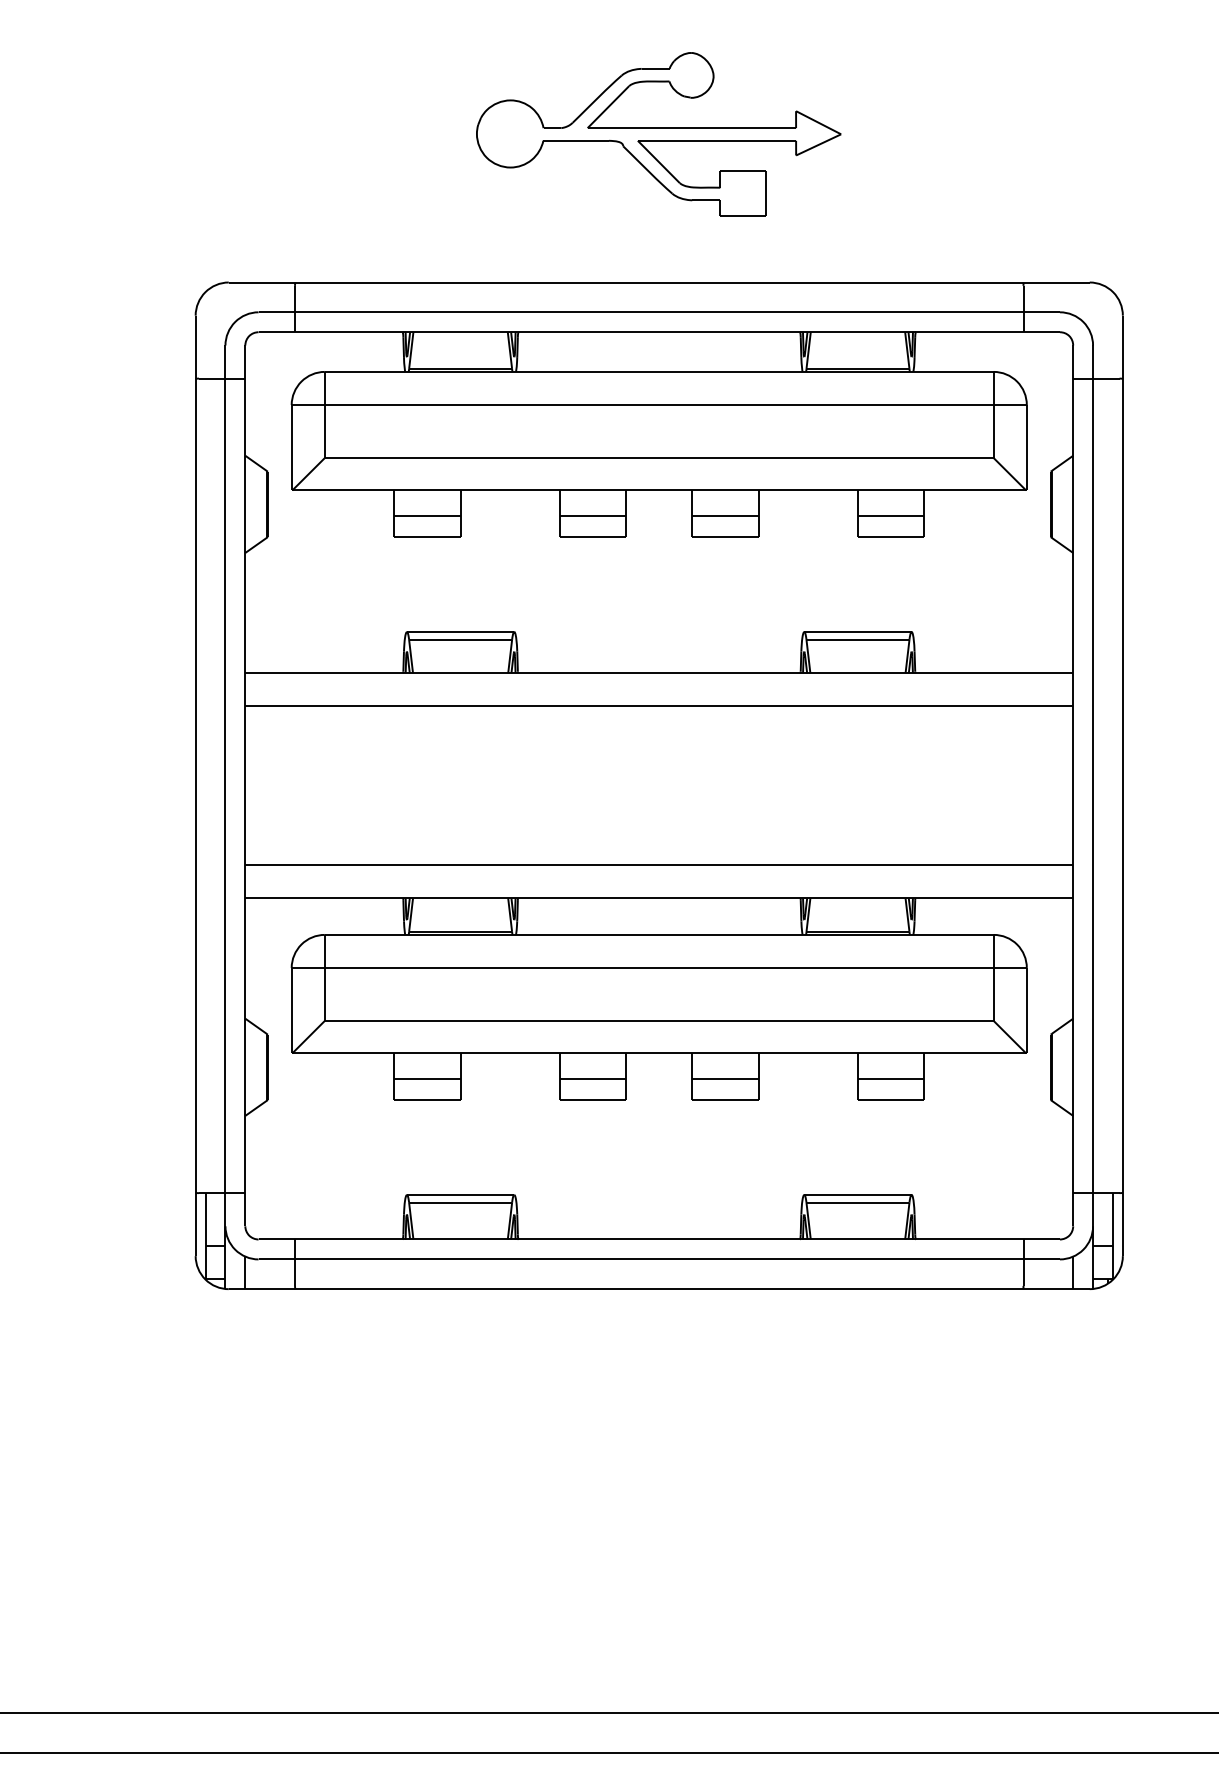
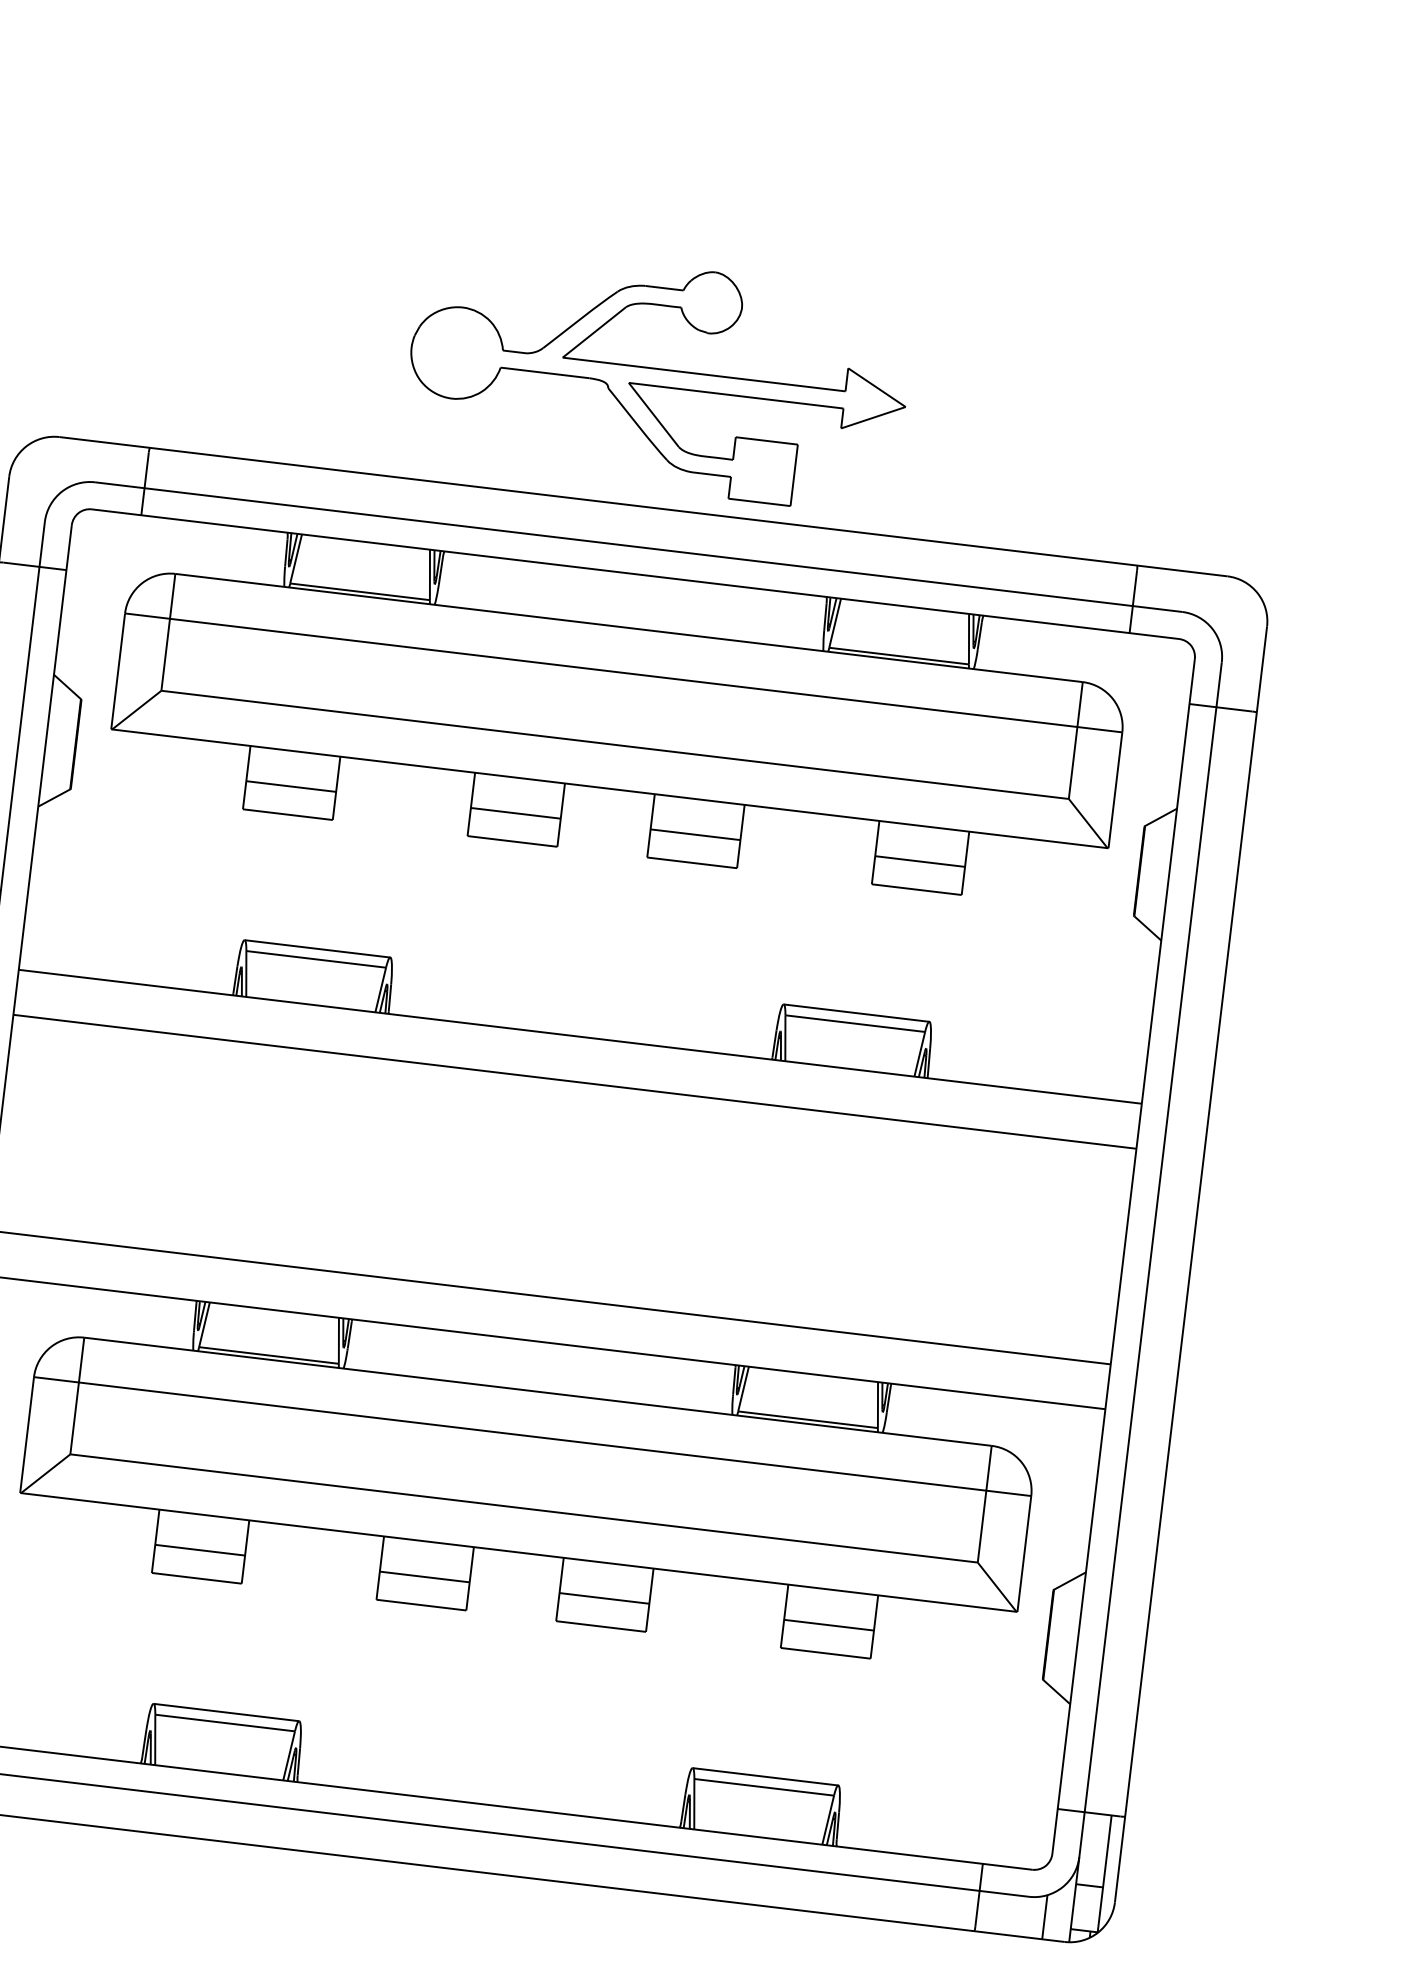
part: (658, 134) -> (657, 377), moved

